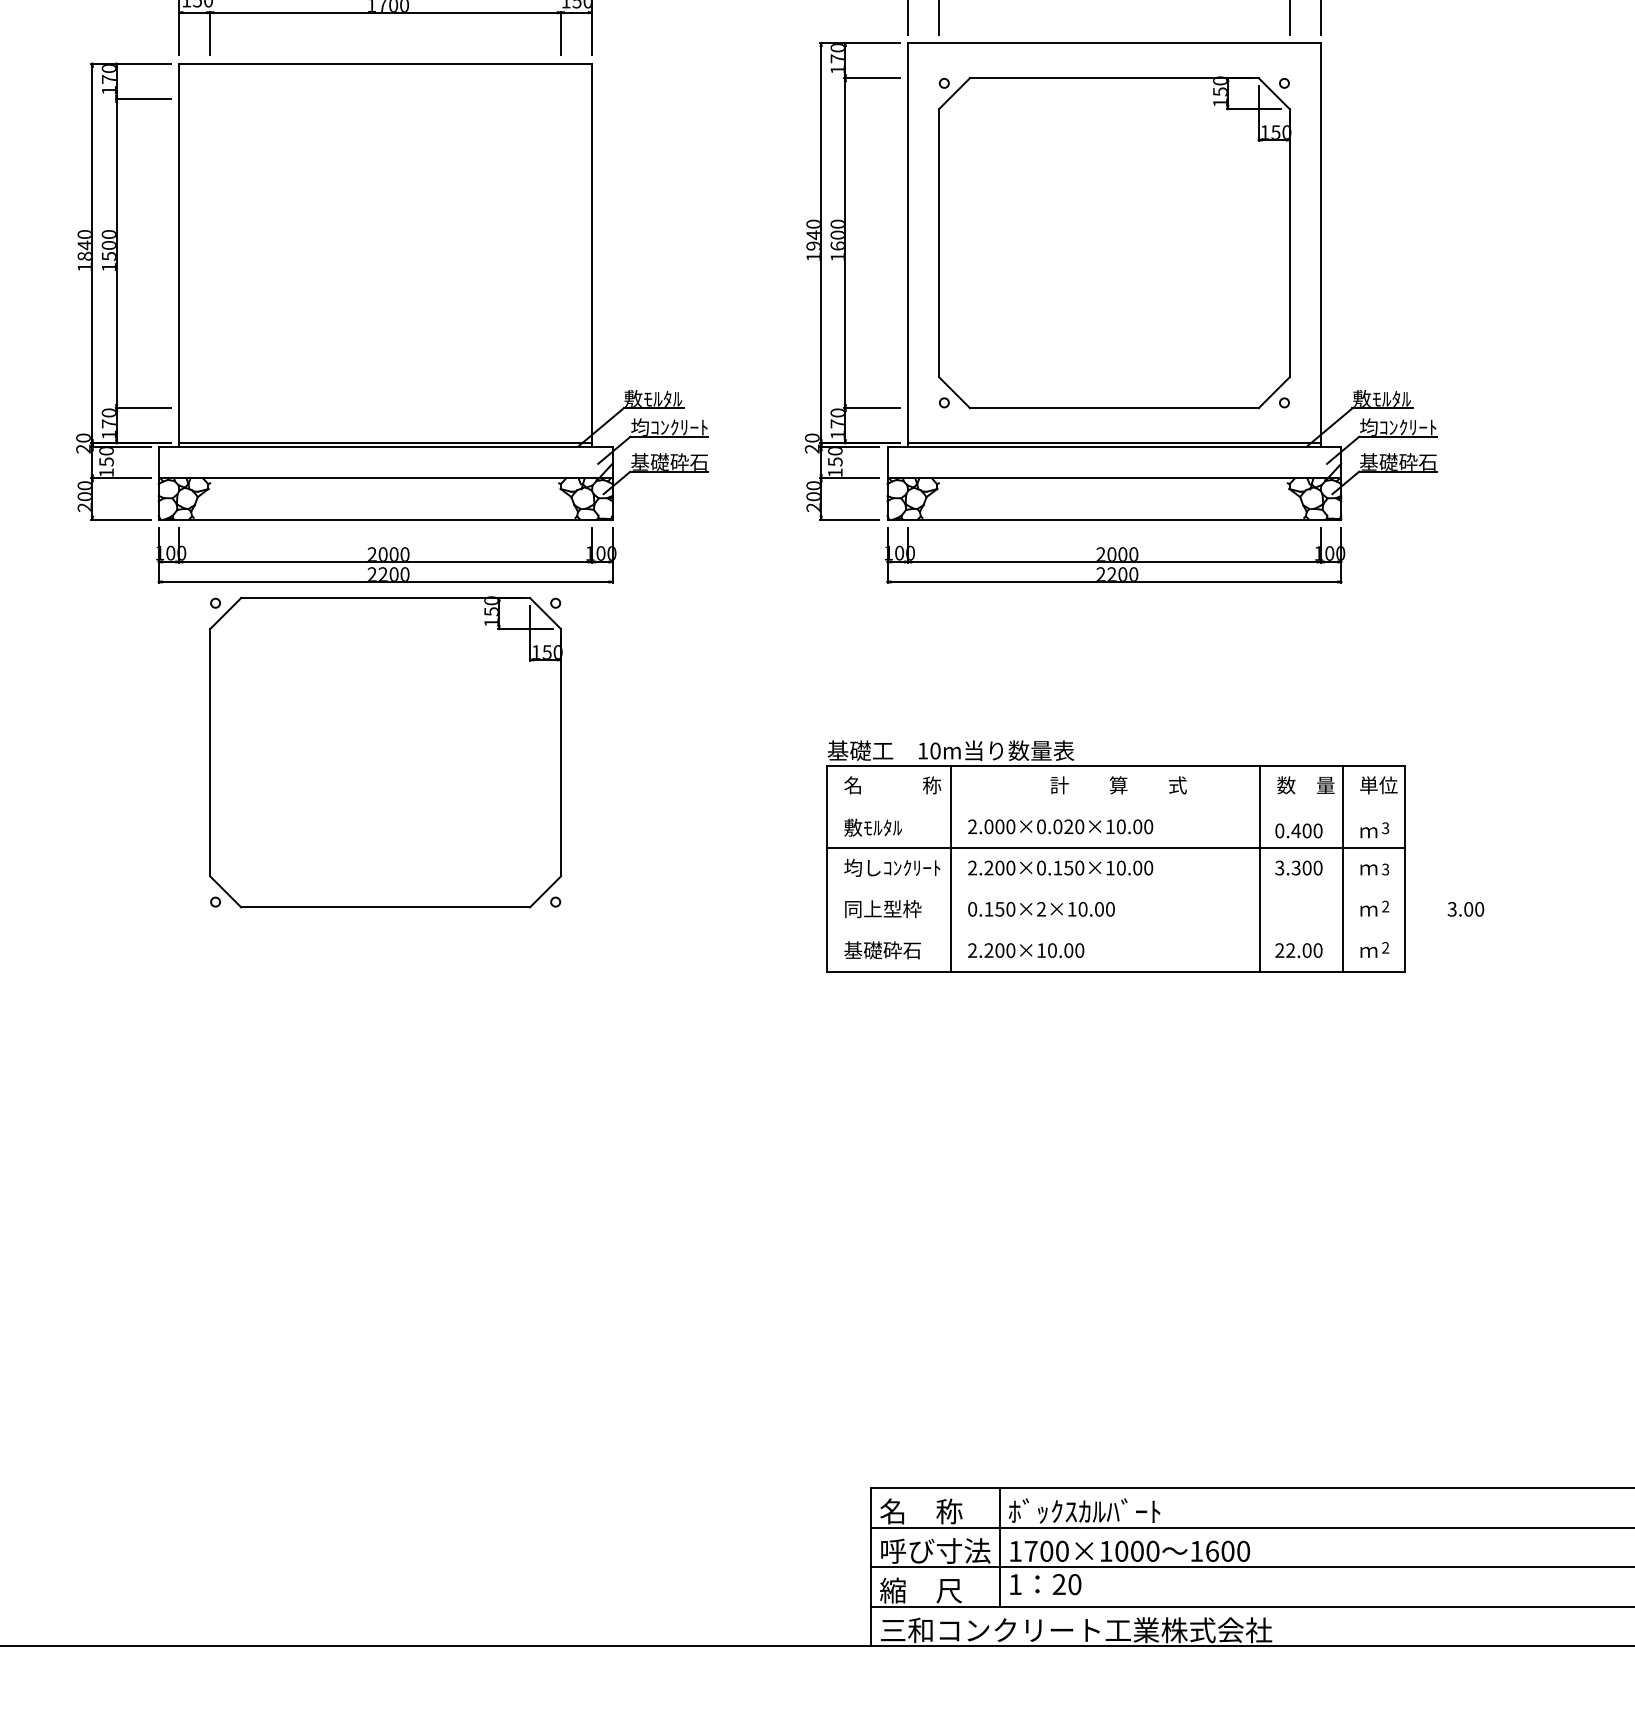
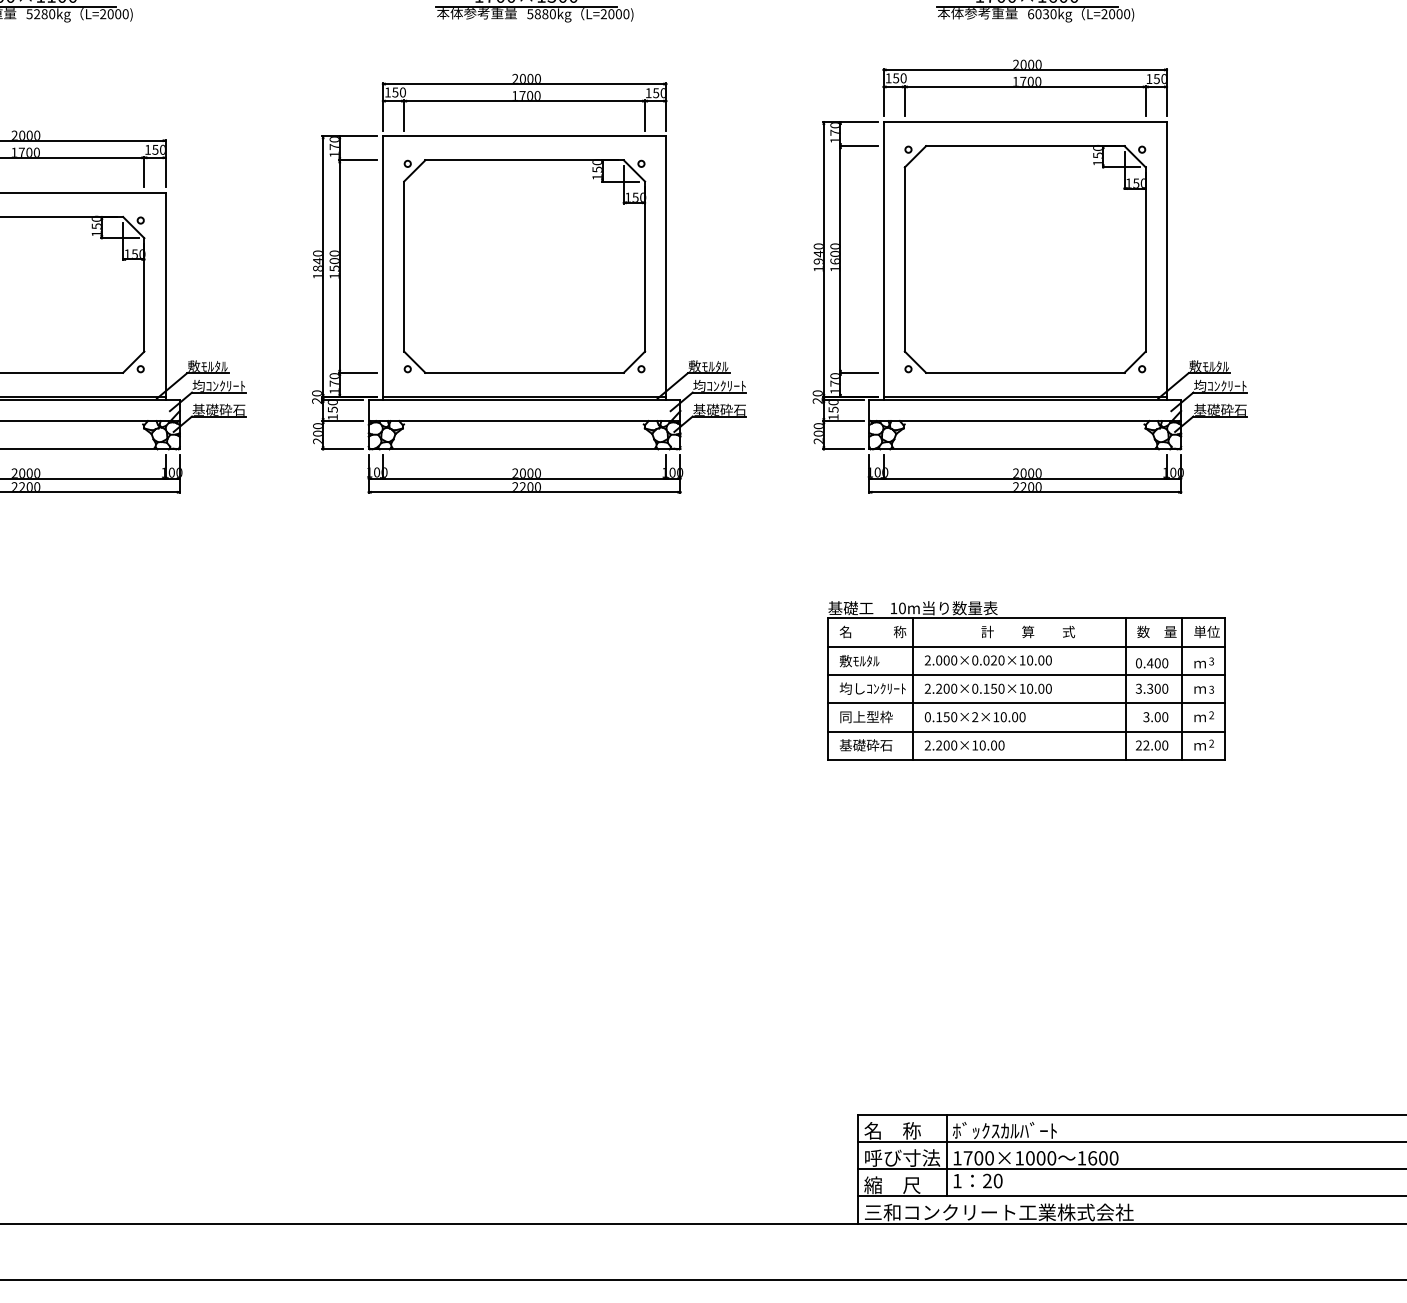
part: (385, 752) -> (524, 266), moved
line: (1116, 806) -> (1026, 646), added
line: (1116, 889) -> (1026, 703), added
text: (1465, 909) -> (1155, 717), moved
line: (1116, 930) -> (1026, 731), added

